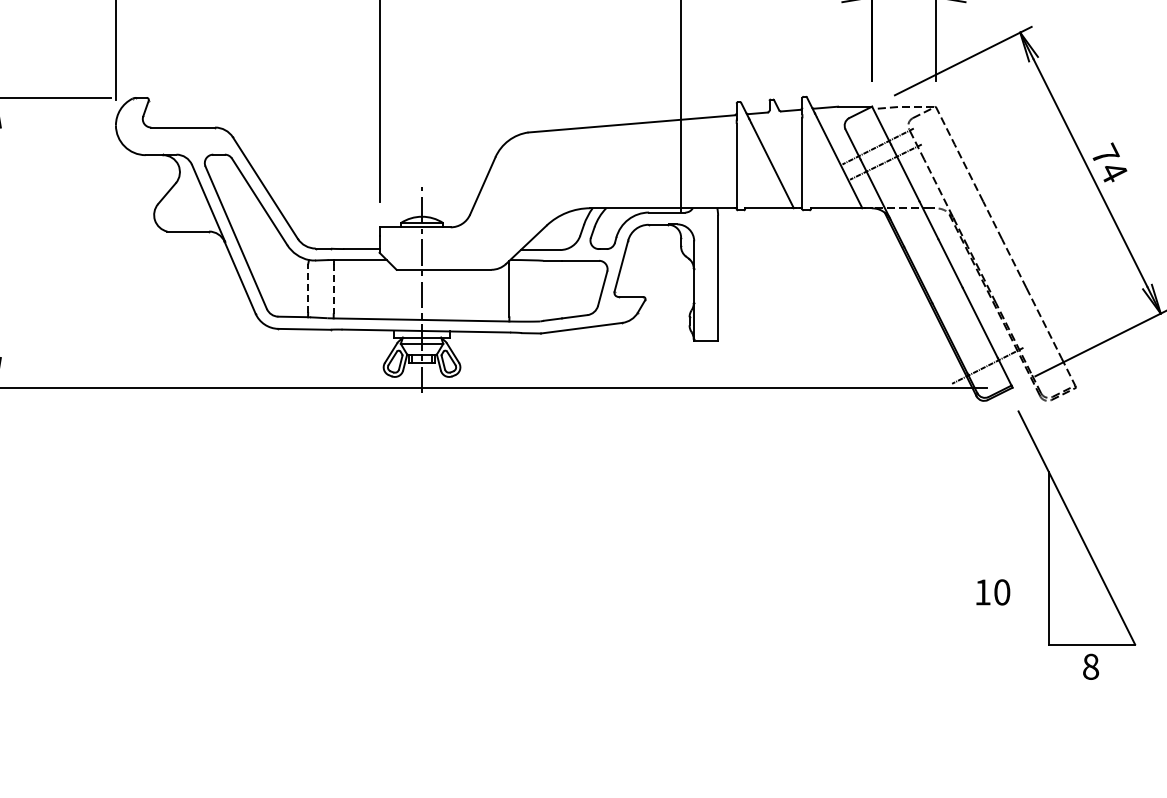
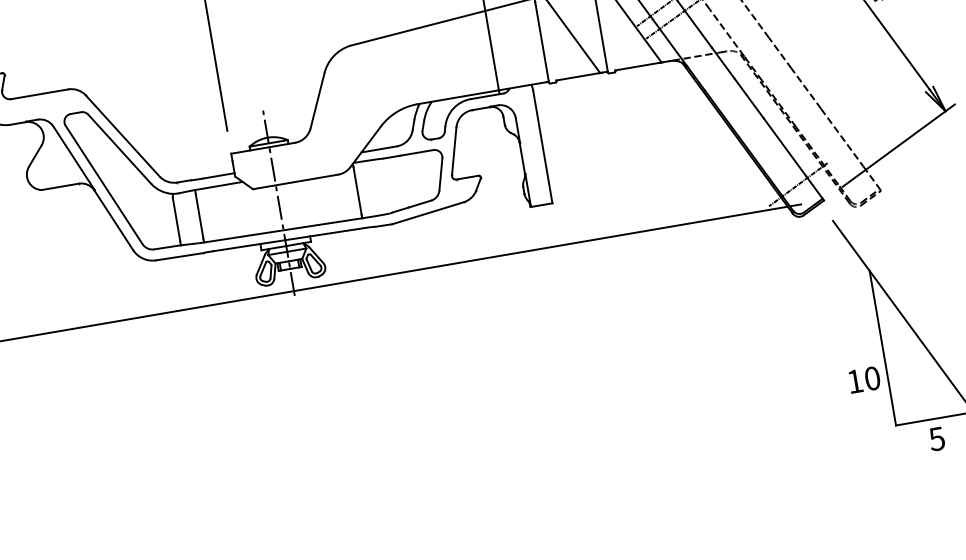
line: (308, 288) -> (176, 219), dashed -> solid
line: (333, 289) -> (199, 216), dashed -> solid
text: (993, 592) -> (864, 379), moved
text: (1090, 666) -> (936, 438), 8 -> 5

